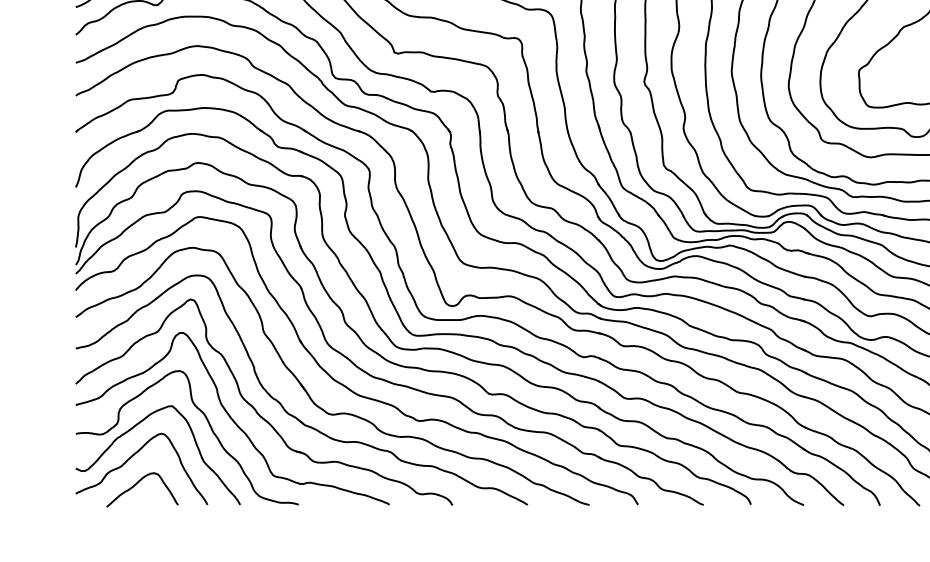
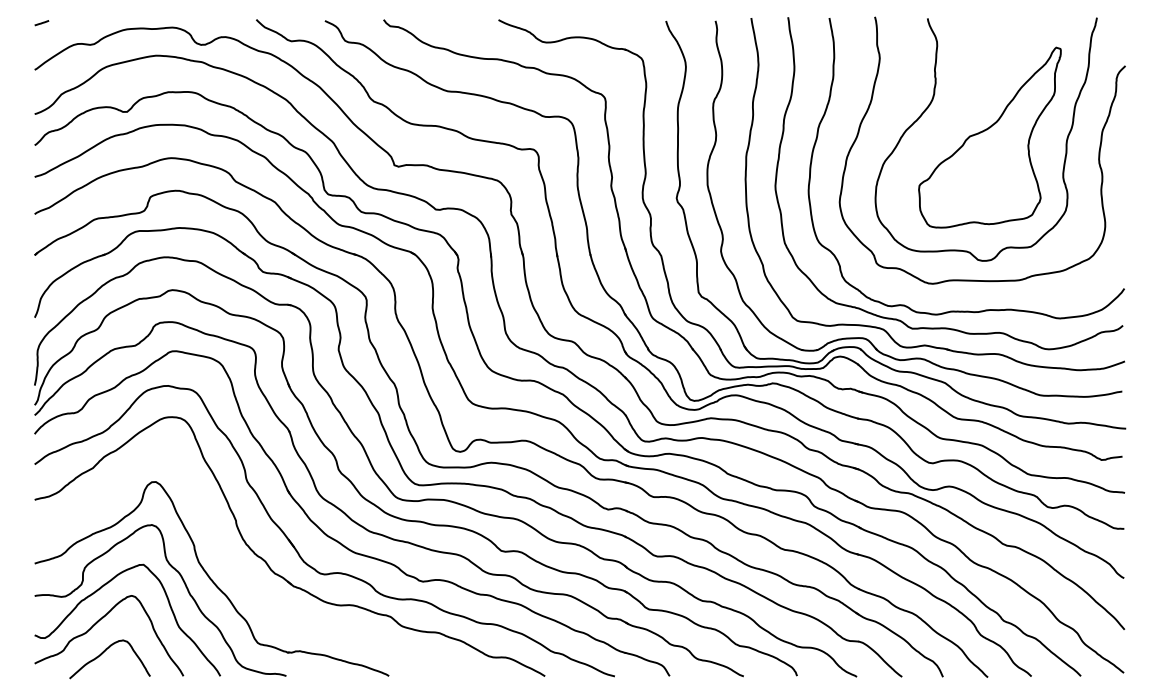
part: (256, 409) -> (238, 568), removed

